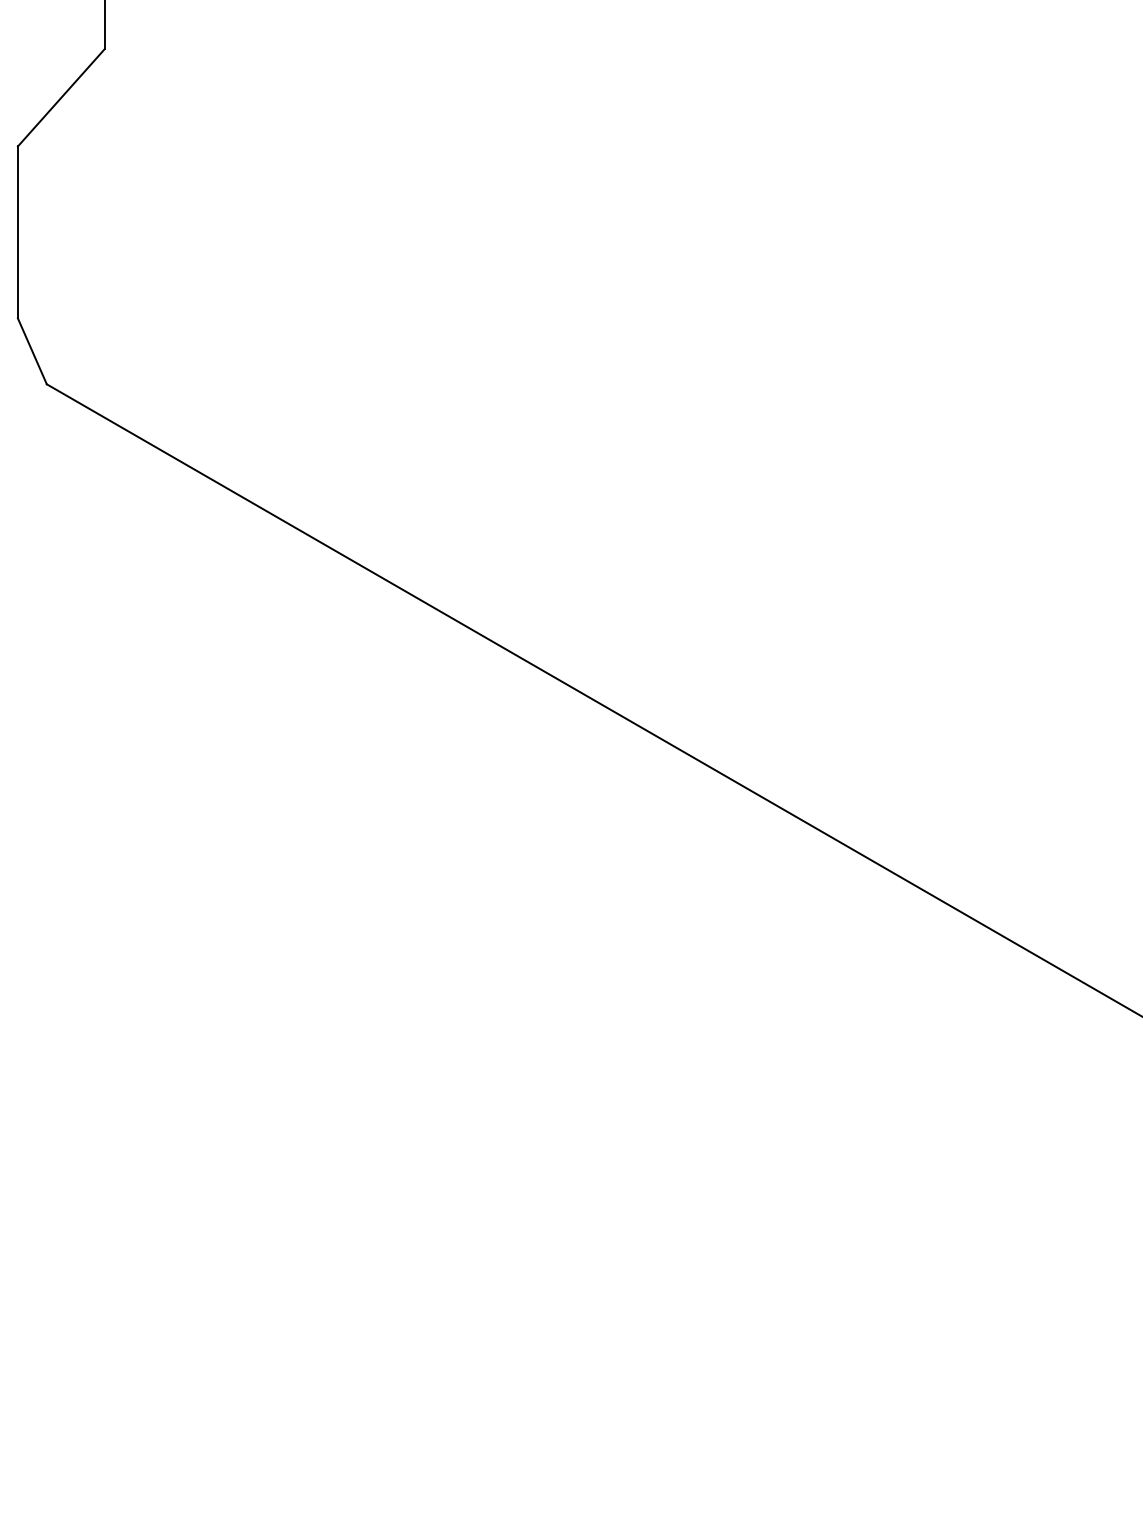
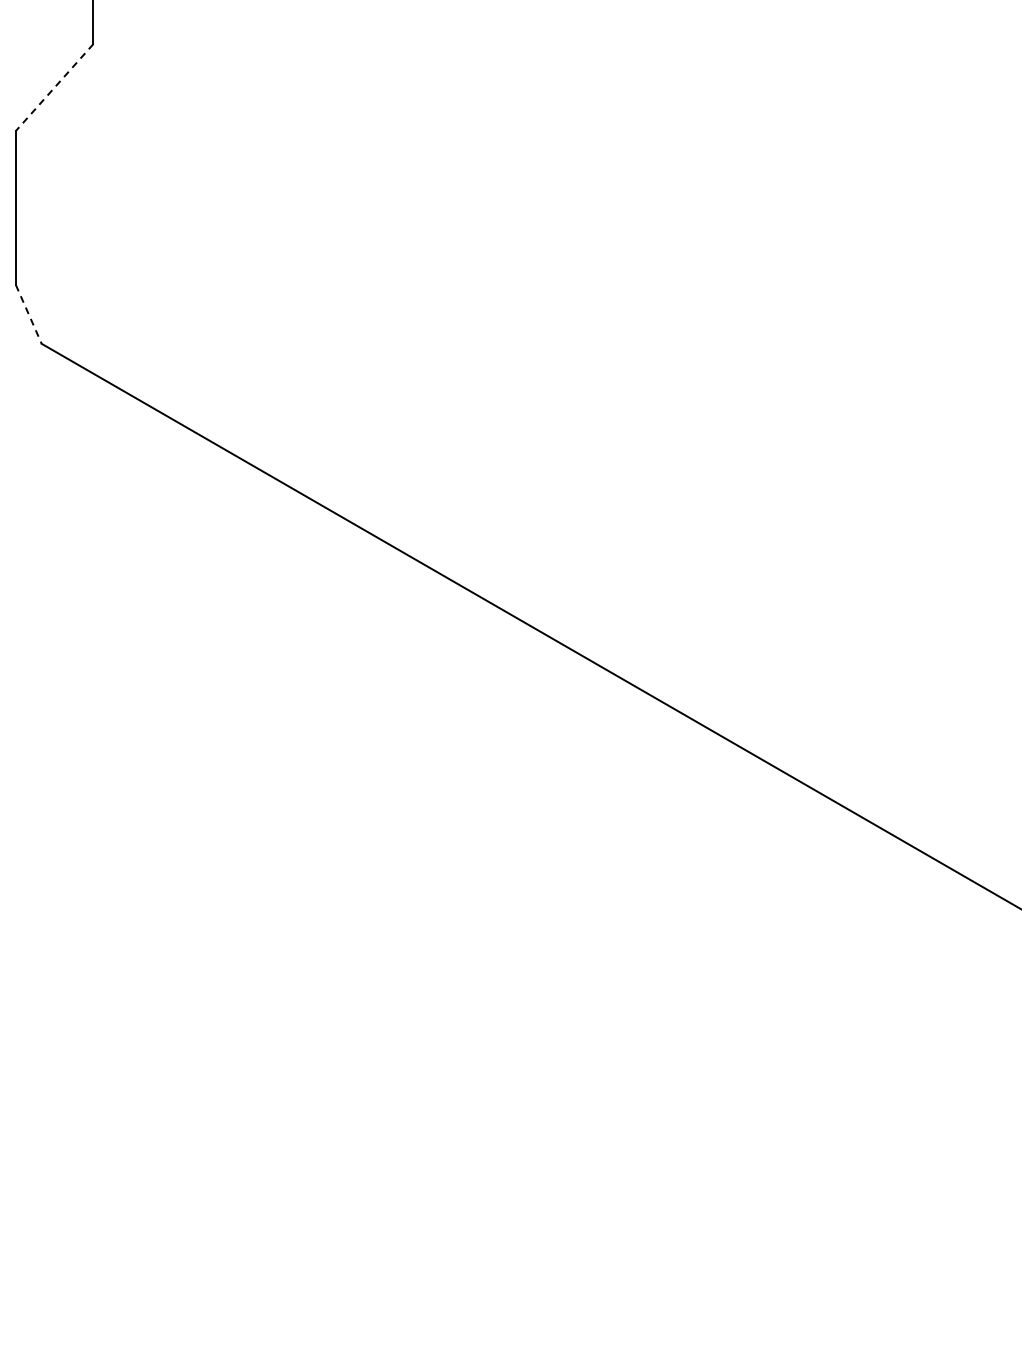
line: (61, 97) -> (54, 87), solid -> dashed
line: (32, 351) -> (28, 314), solid -> dashed

